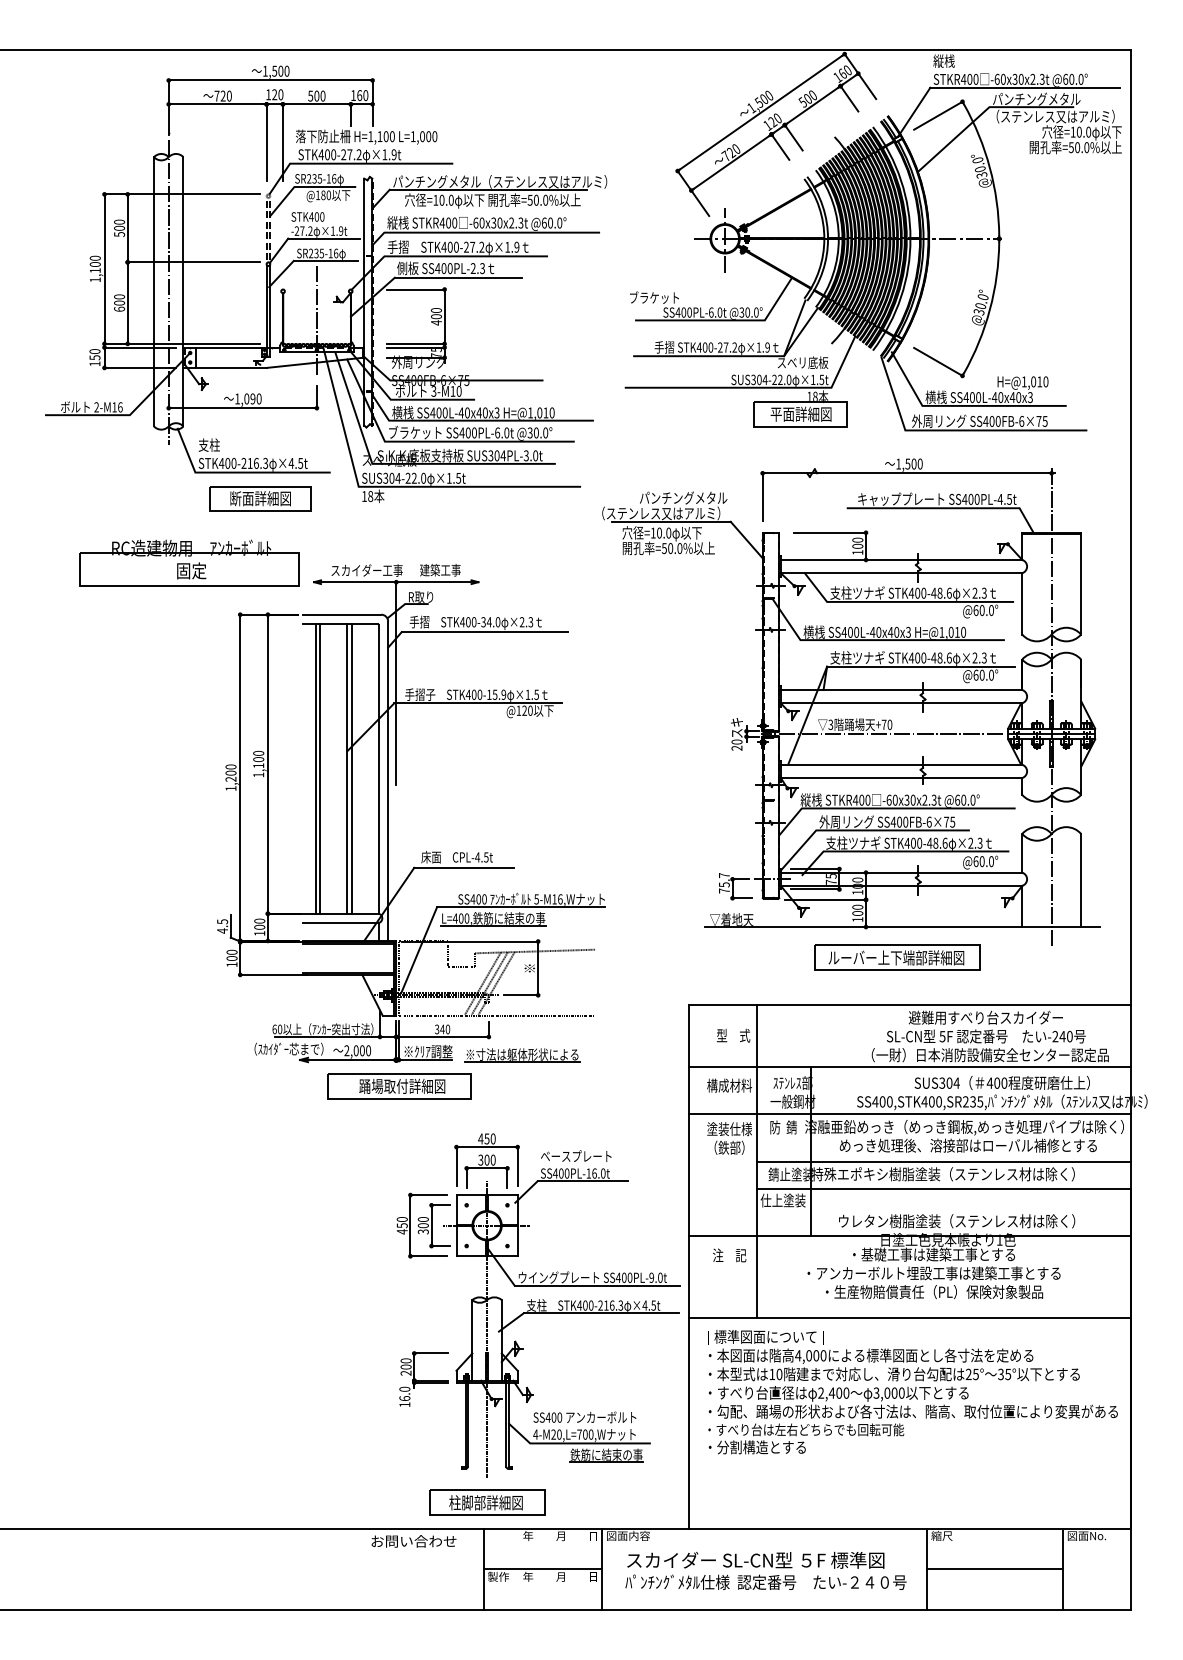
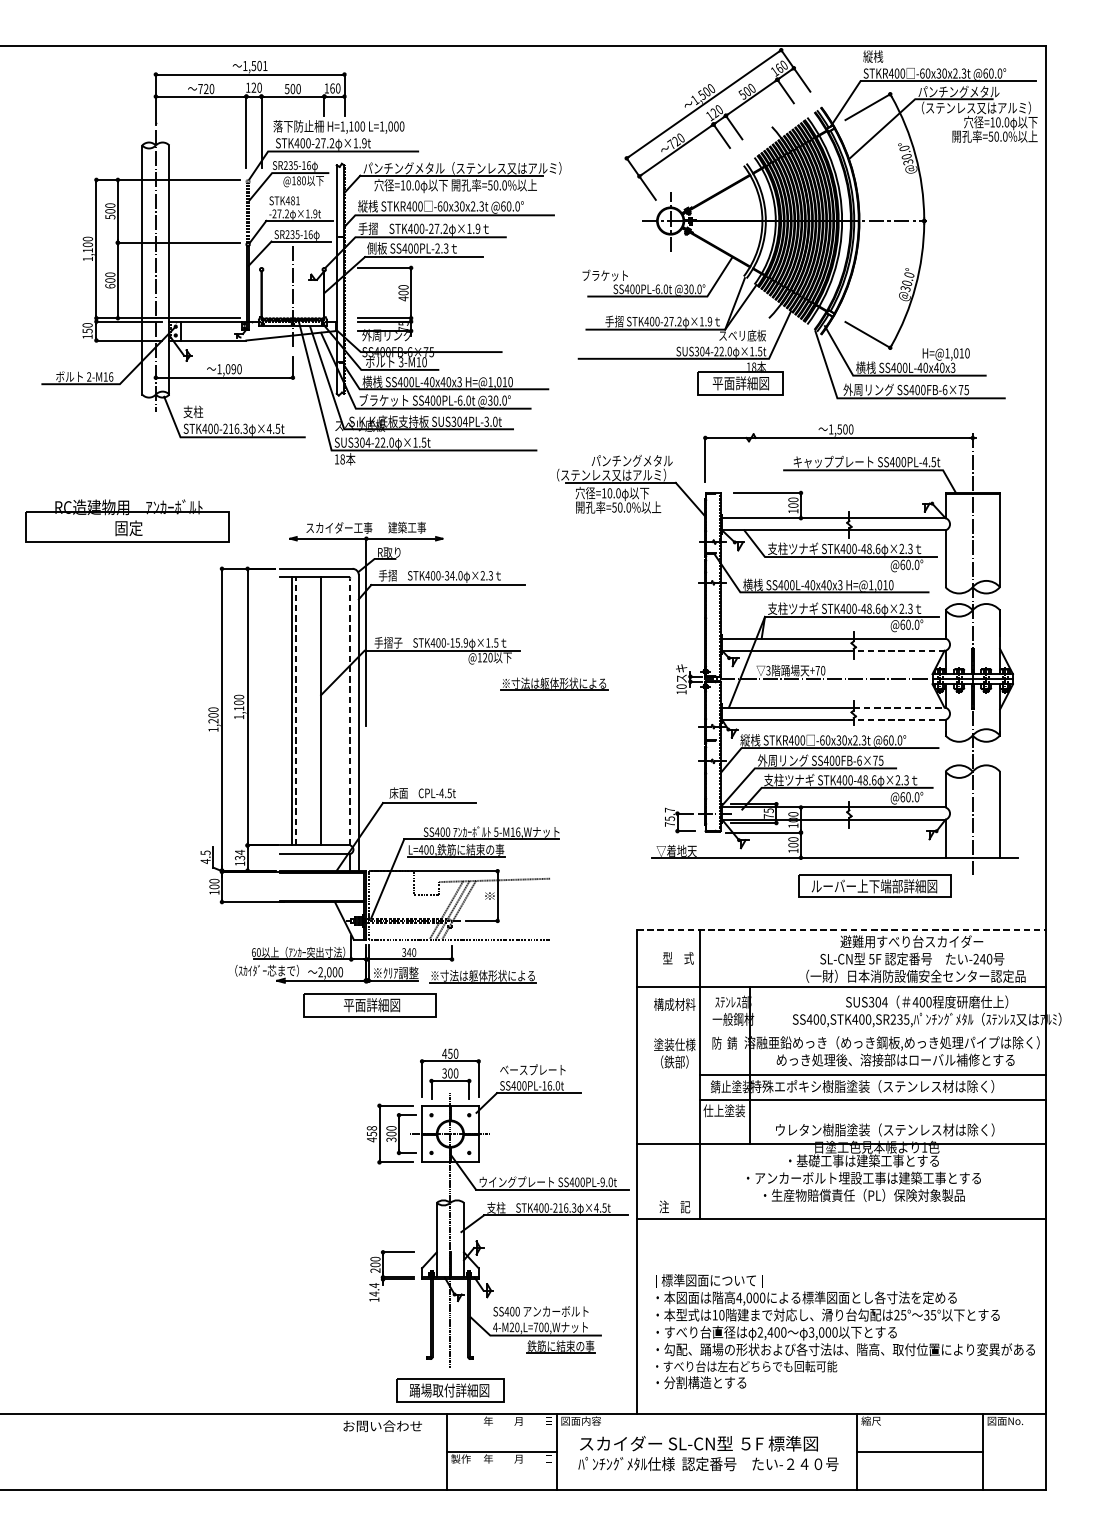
text: (286, 70) -> (264, 65), 1,500 -> 1,501
text: (319, 216) -> (295, 200), STK400 -> STK481
part: (260, 498) -> (240, 461), removed
part: (189, 562) -> (126, 520), moved
line: (972, 703) -> (899, 650), solid -> dashed
part: (599, 739) -> (554, 684), added
text: (736, 747) -> (681, 691), 20 -> 10
line: (972, 764) -> (899, 707), solid -> dashed
line: (320, 768) -> (296, 711), solid -> dashed
line: (351, 768) -> (324, 711), removed
line: (378, 769) -> (349, 712), solid -> dashed
line: (972, 778) -> (899, 720), solid -> dashed
text: (259, 923) -> (239, 854), 100 -> 134
part: (897, 957) -> (875, 885), moved
line: (909, 1005) -> (841, 930), solid -> dashed
text: (402, 1085) -> (372, 1004), 踊場取付詳細図 -> 平面詳細図
line: (909, 1114) -> (841, 1031), removed
text: (402, 1219) -> (372, 1128), 450 -> 458
text: (729, 1255) -> (674, 1207), moved
text: (912, 1392) -> (844, 1331), moved
text: (404, 1393) -> (373, 1289), 16.0 -> 14.4
text: (485, 1502) -> (448, 1390), 柱脚部詳細図 -> 踊場取付詳細図

